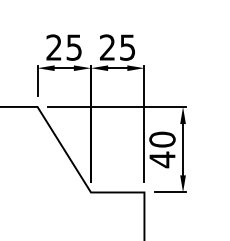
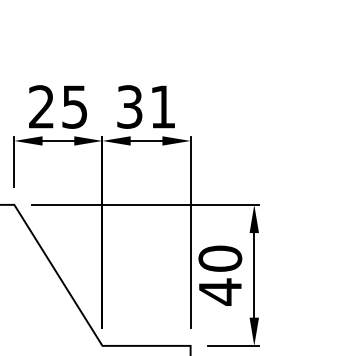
text: (117, 47) -> (146, 106), 25 -> 31

